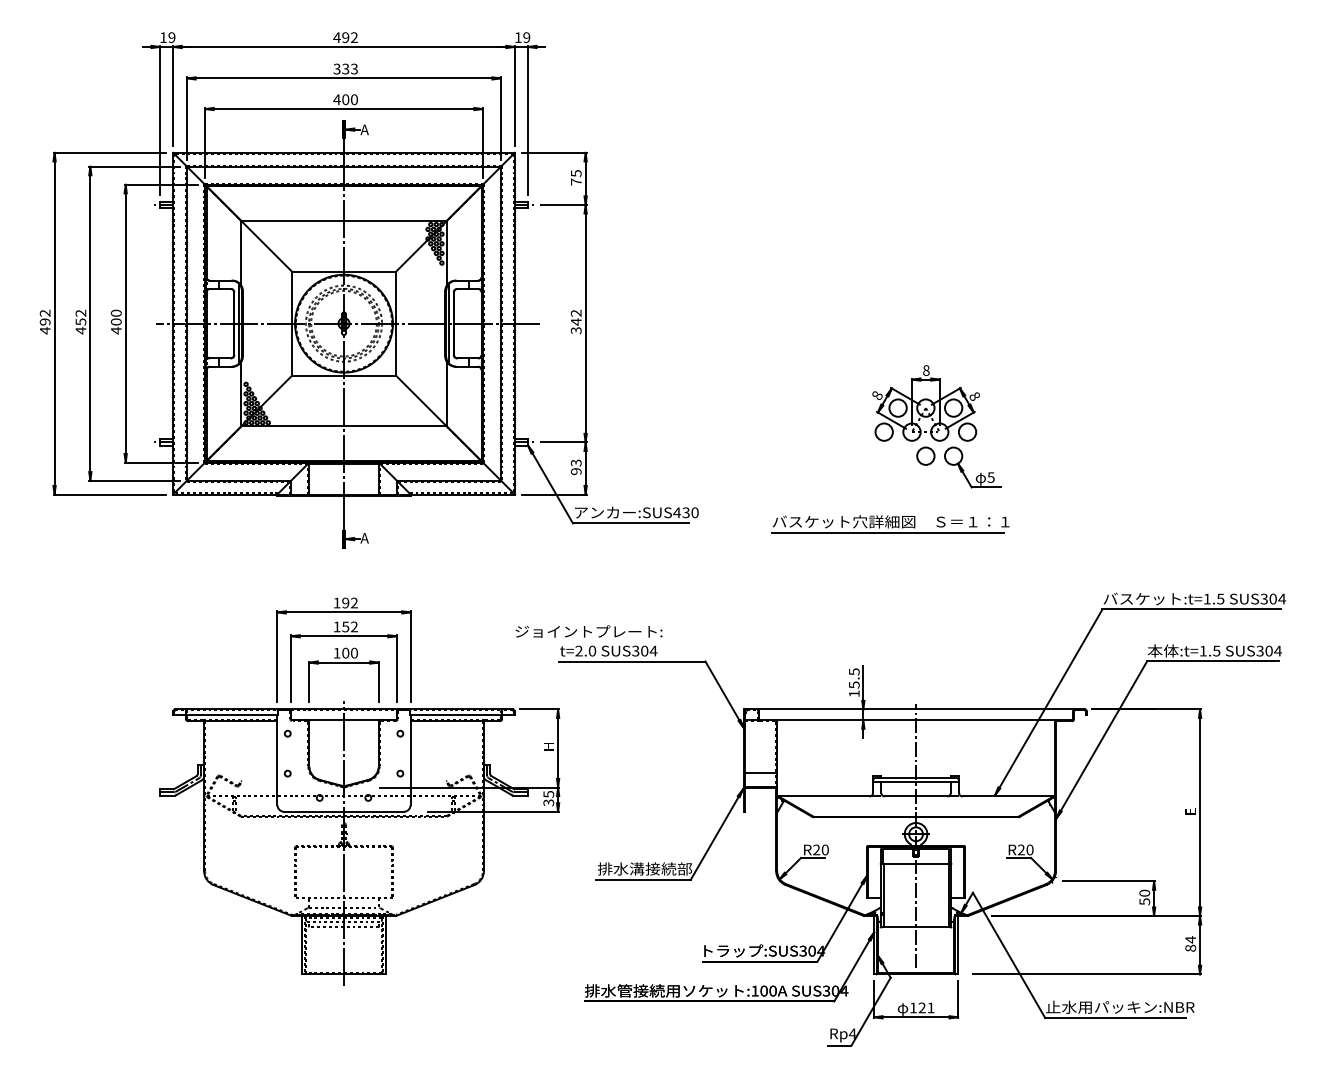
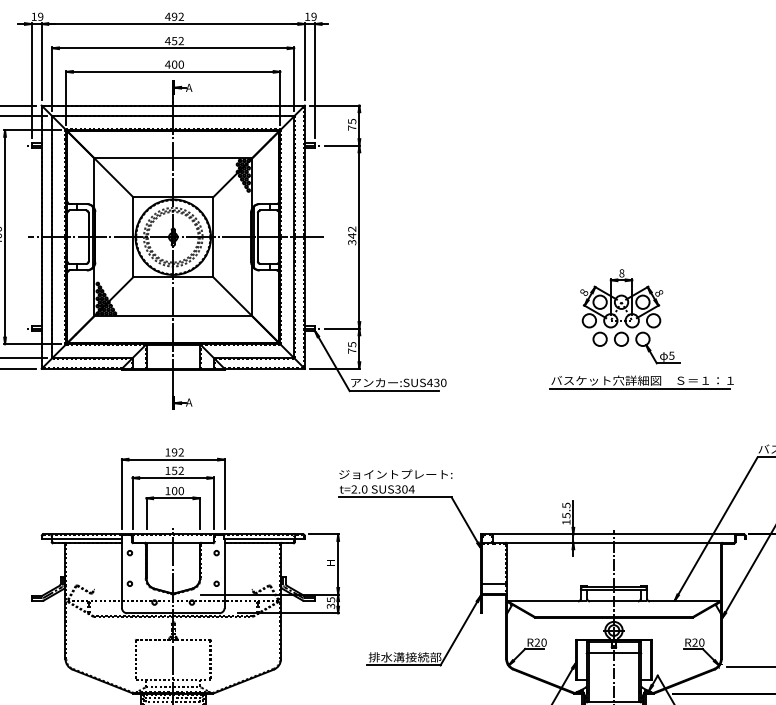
text: (345, 68) -> (174, 40), 333 -> 452
circle: (897, 455) -> (599, 338), added
text: (575, 467) -> (351, 348), 93 -> 75
part: (890, 524) -> (642, 382), moved
text: (588, 631) -> (395, 474), moved

